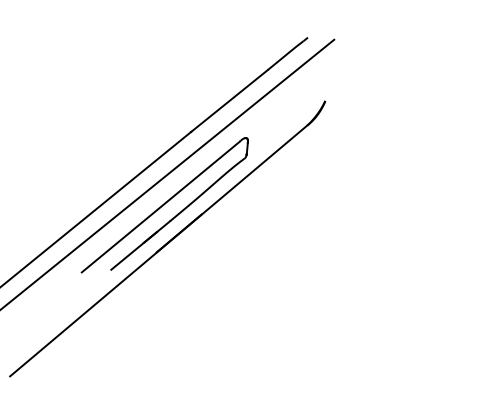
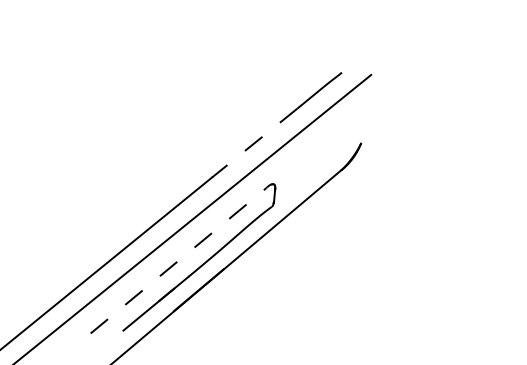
line: (229, 101) -> (254, 143), solid -> dashed
line: (160, 207) -> (178, 261), solid -> dashed

